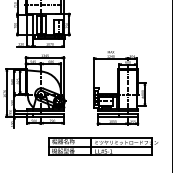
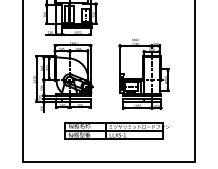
part: (102, 146) -> (116, 130), moved

